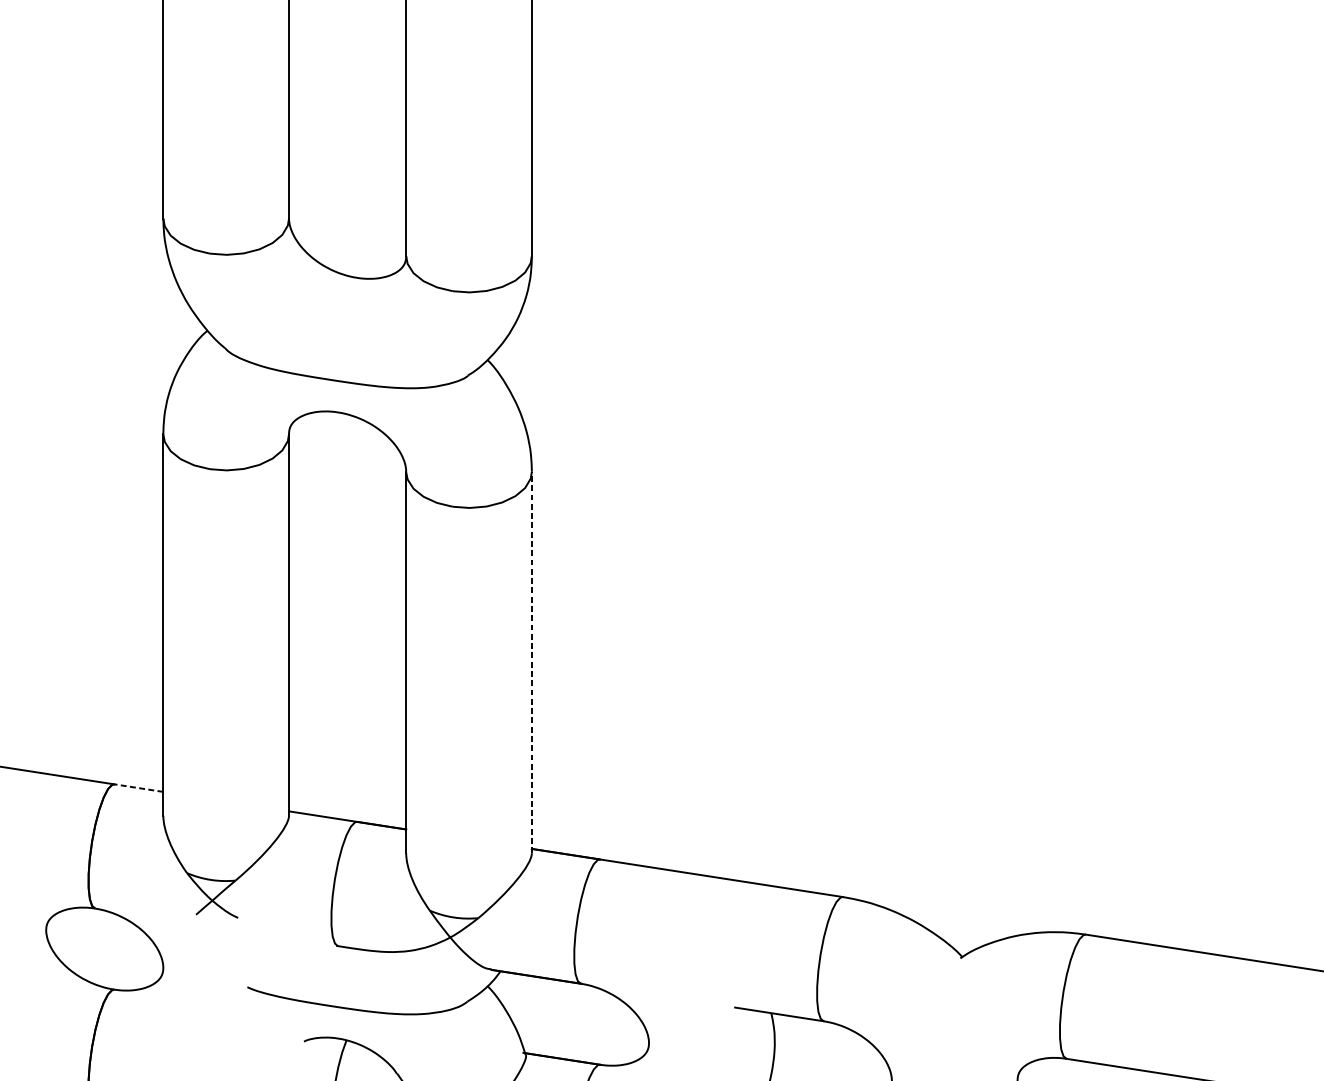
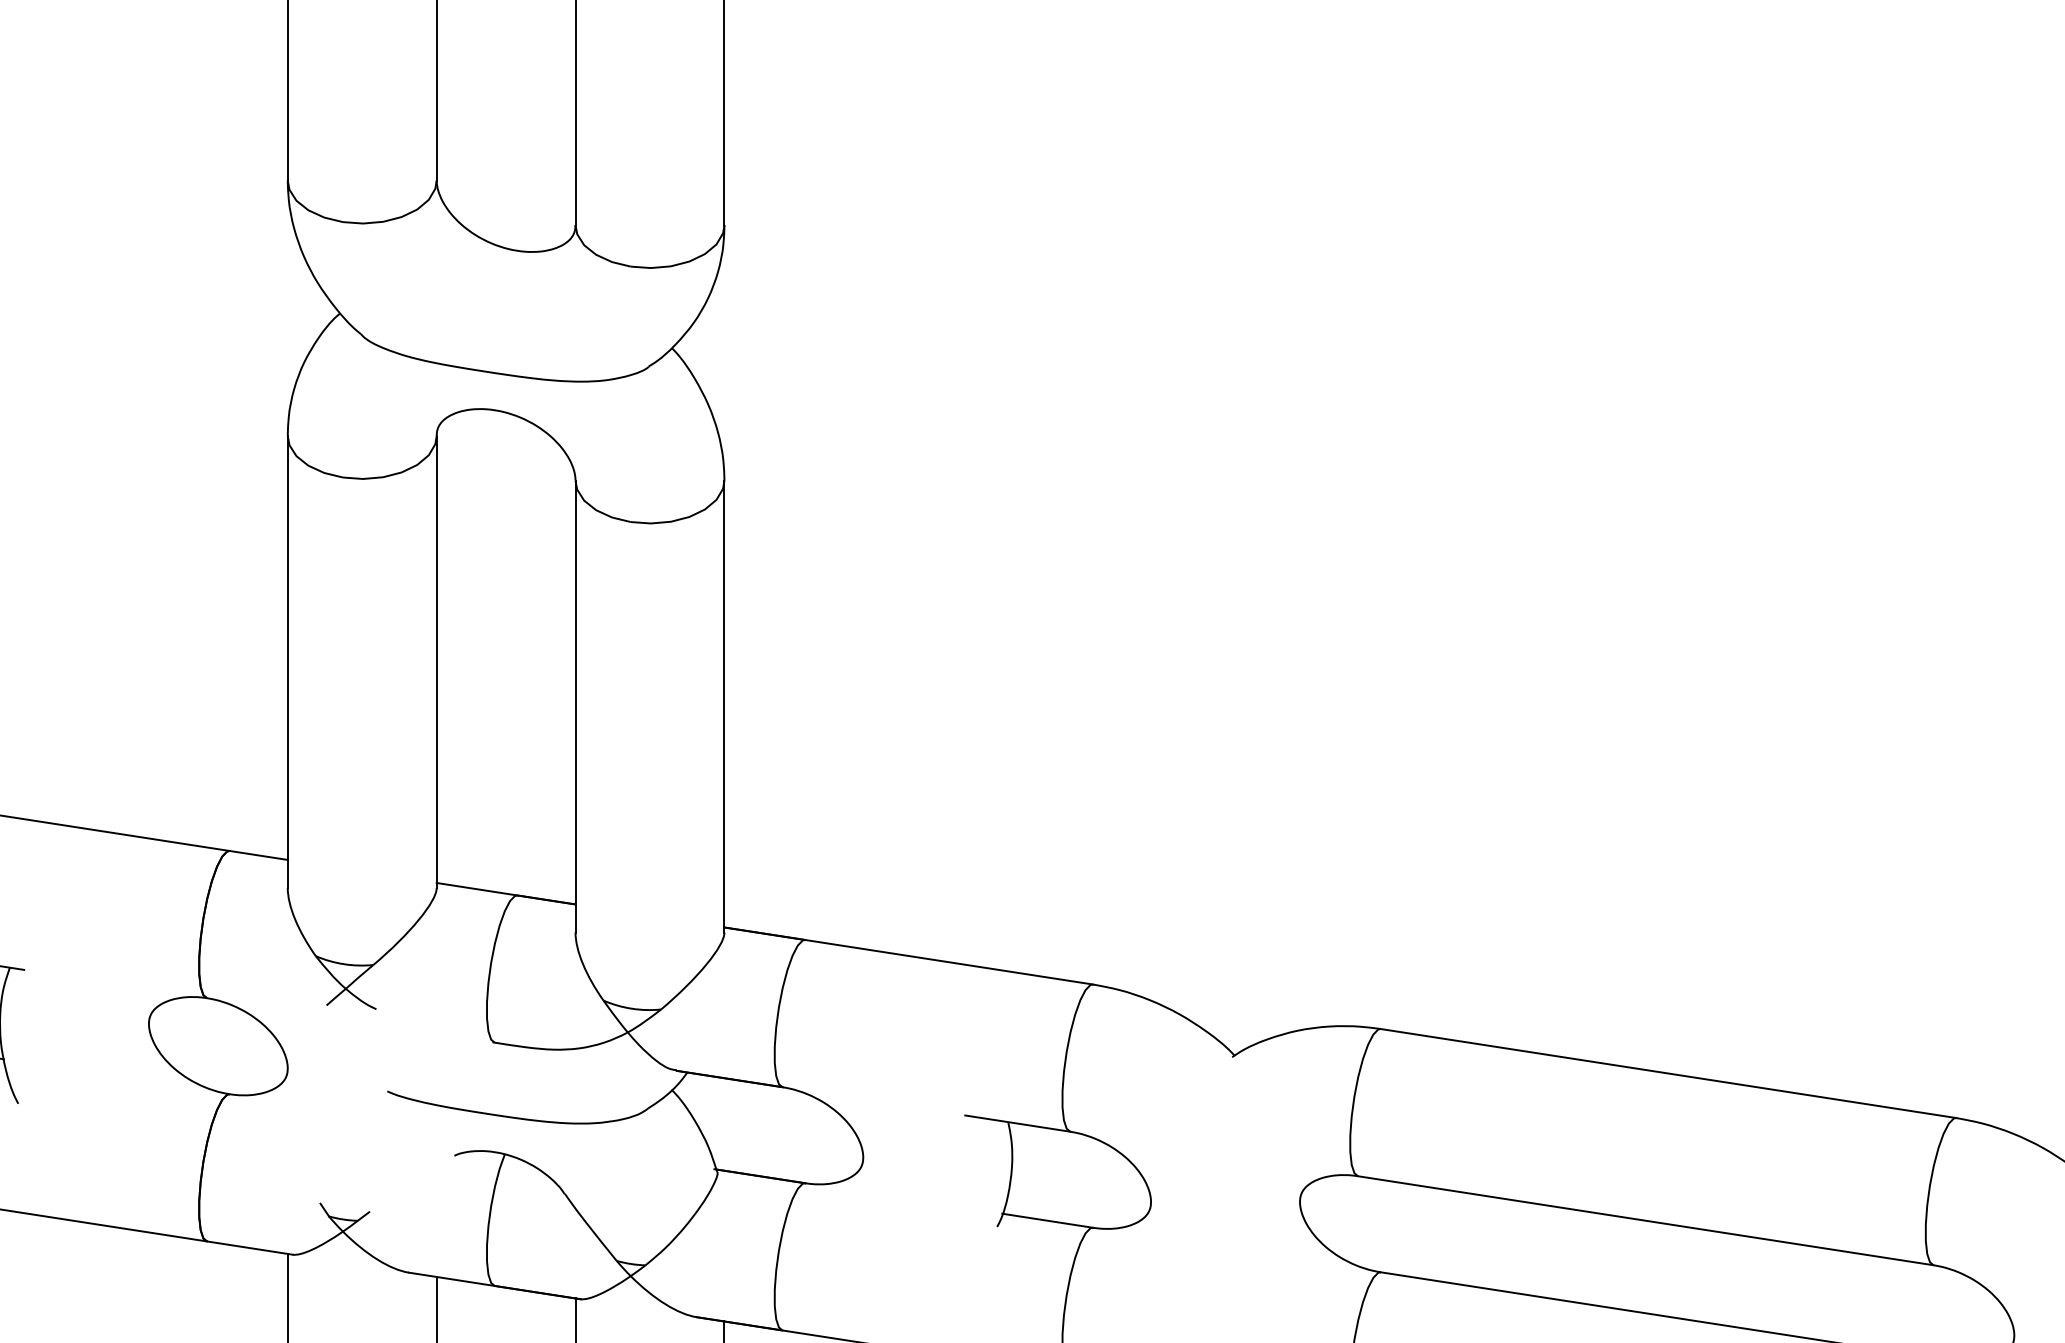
line: (531, 662) -> (724, 706), dashed -> solid
line: (138, 788) -> (258, 855), dashed -> solid

